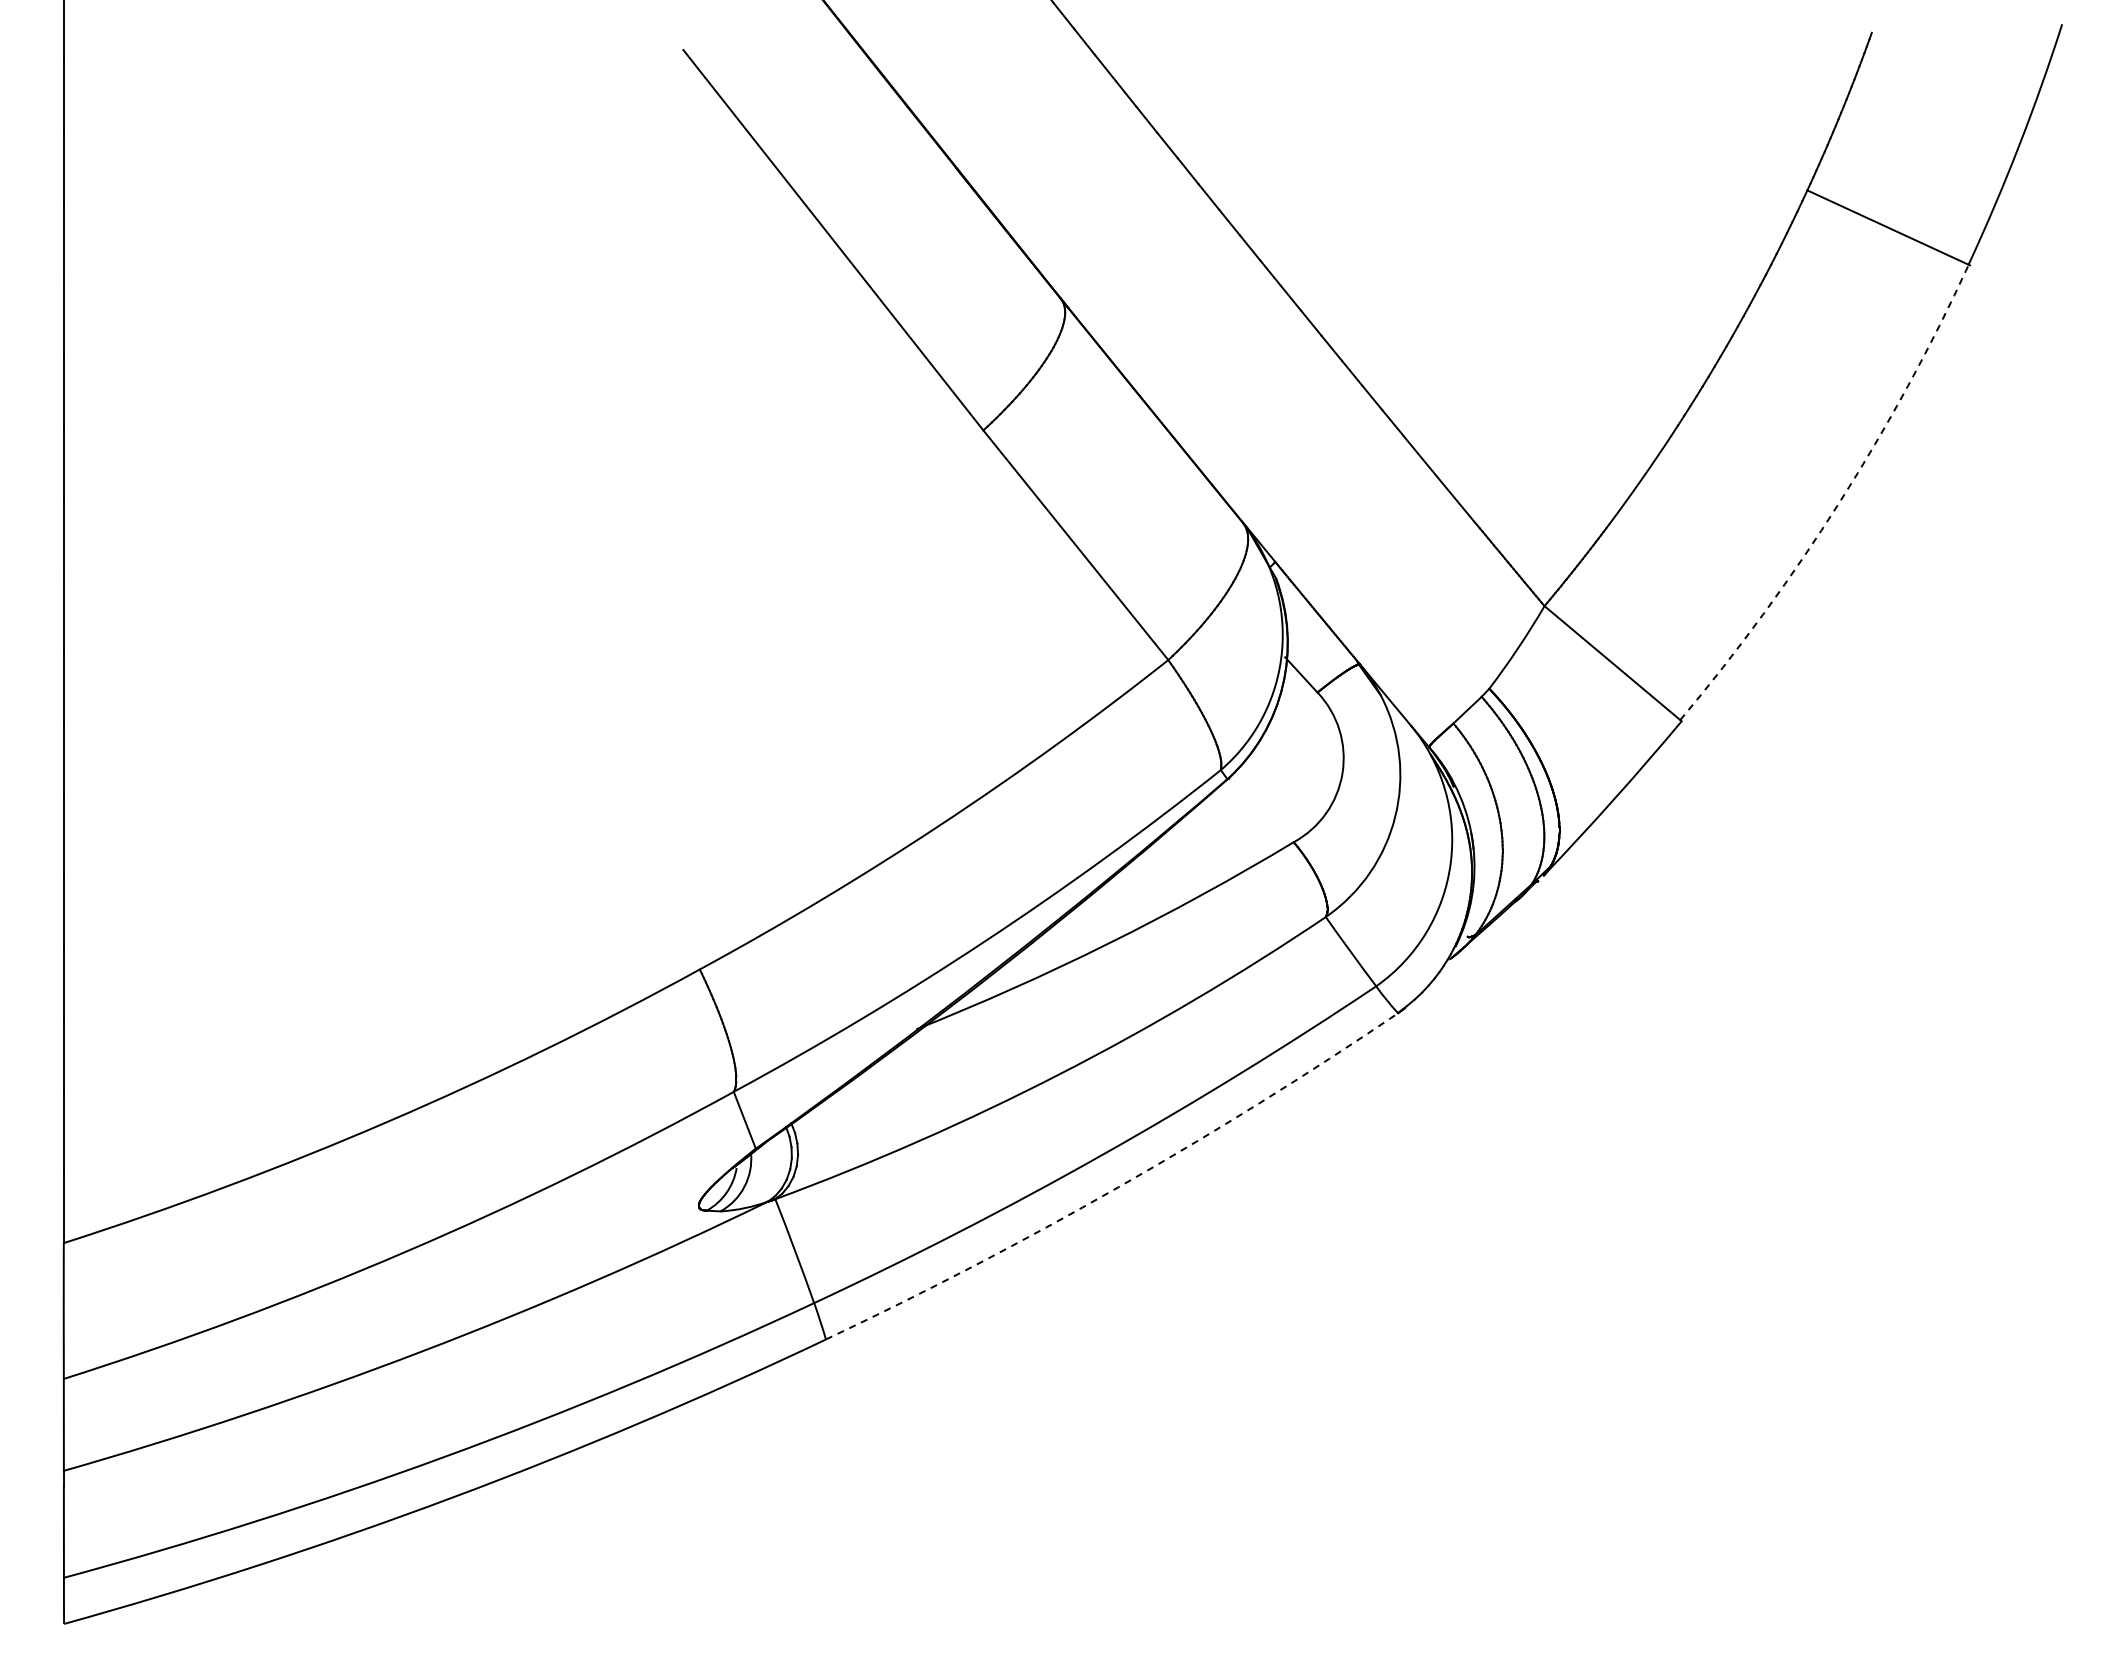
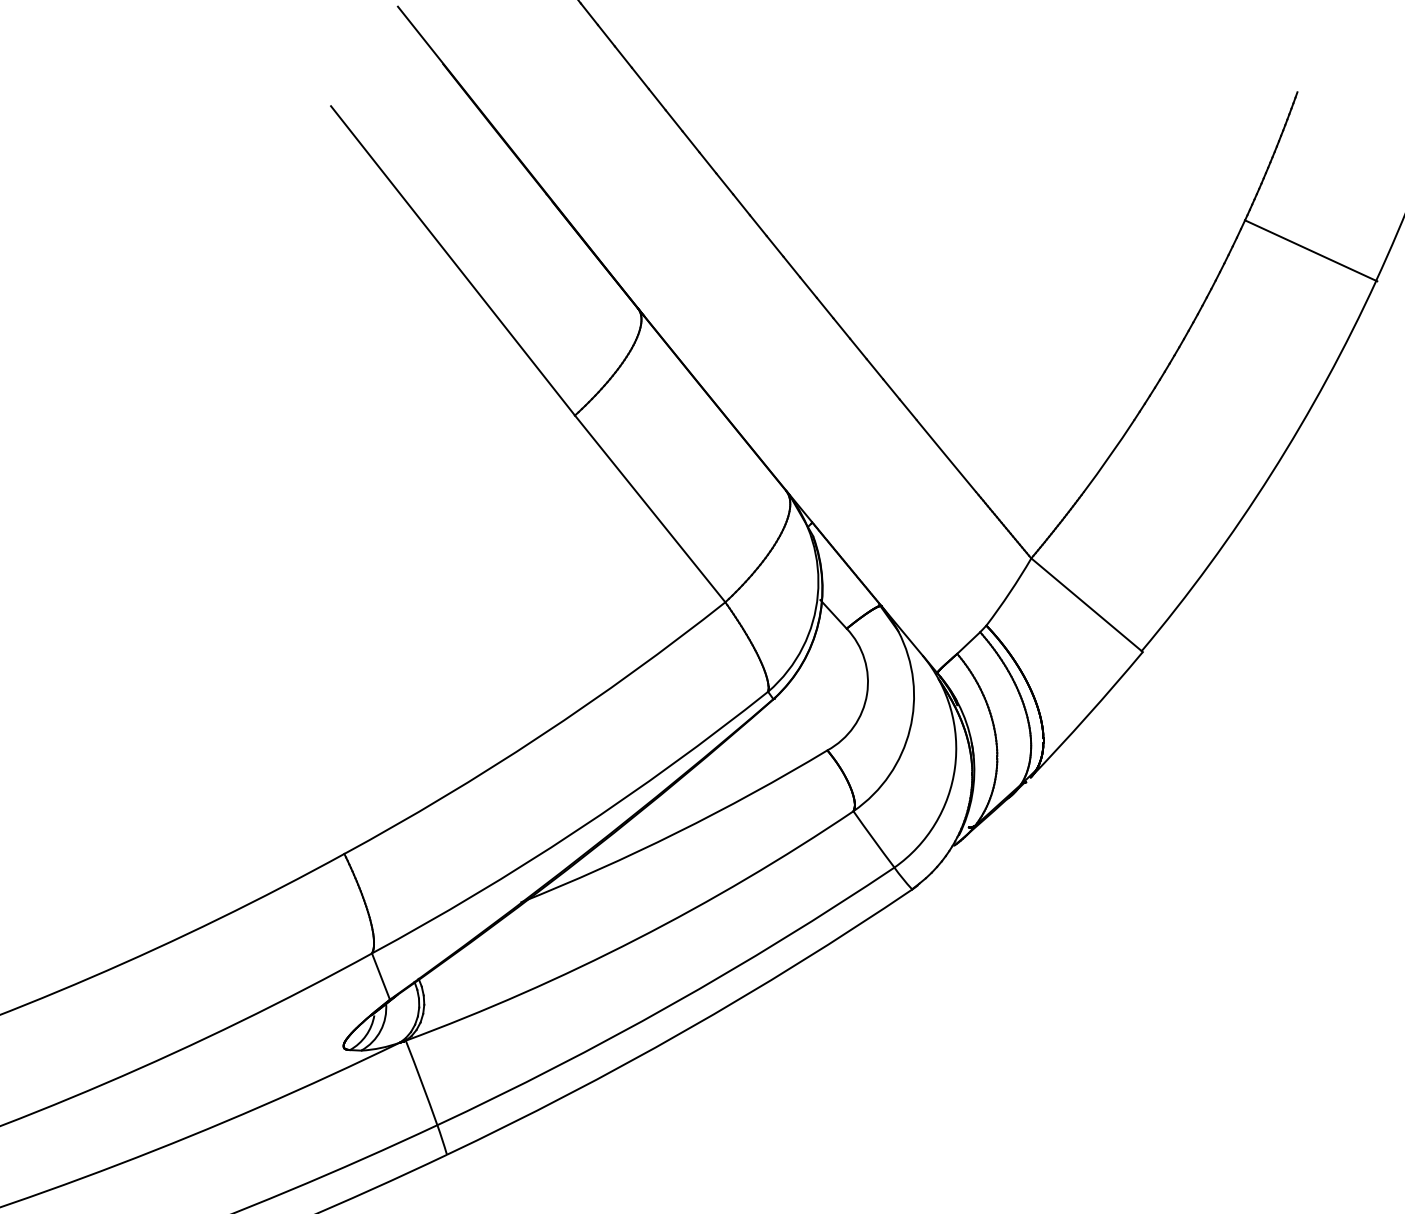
arc: (1839, 502) -> (1271, 474), dashed -> solid
arc: (1118, 1187) -> (684, 1031), dashed -> solid

